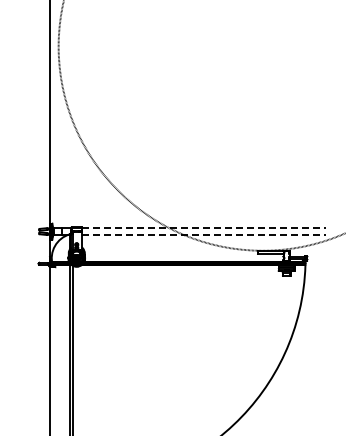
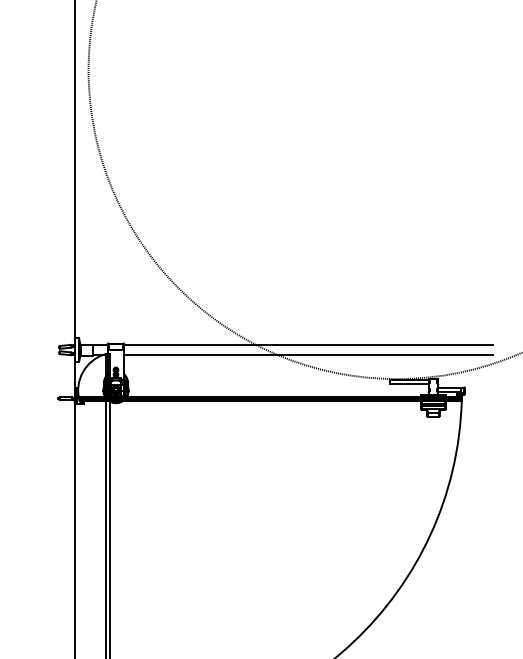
line: (204, 228) -> (309, 345), dashed -> solid
line: (204, 234) -> (309, 354), dashed -> solid

